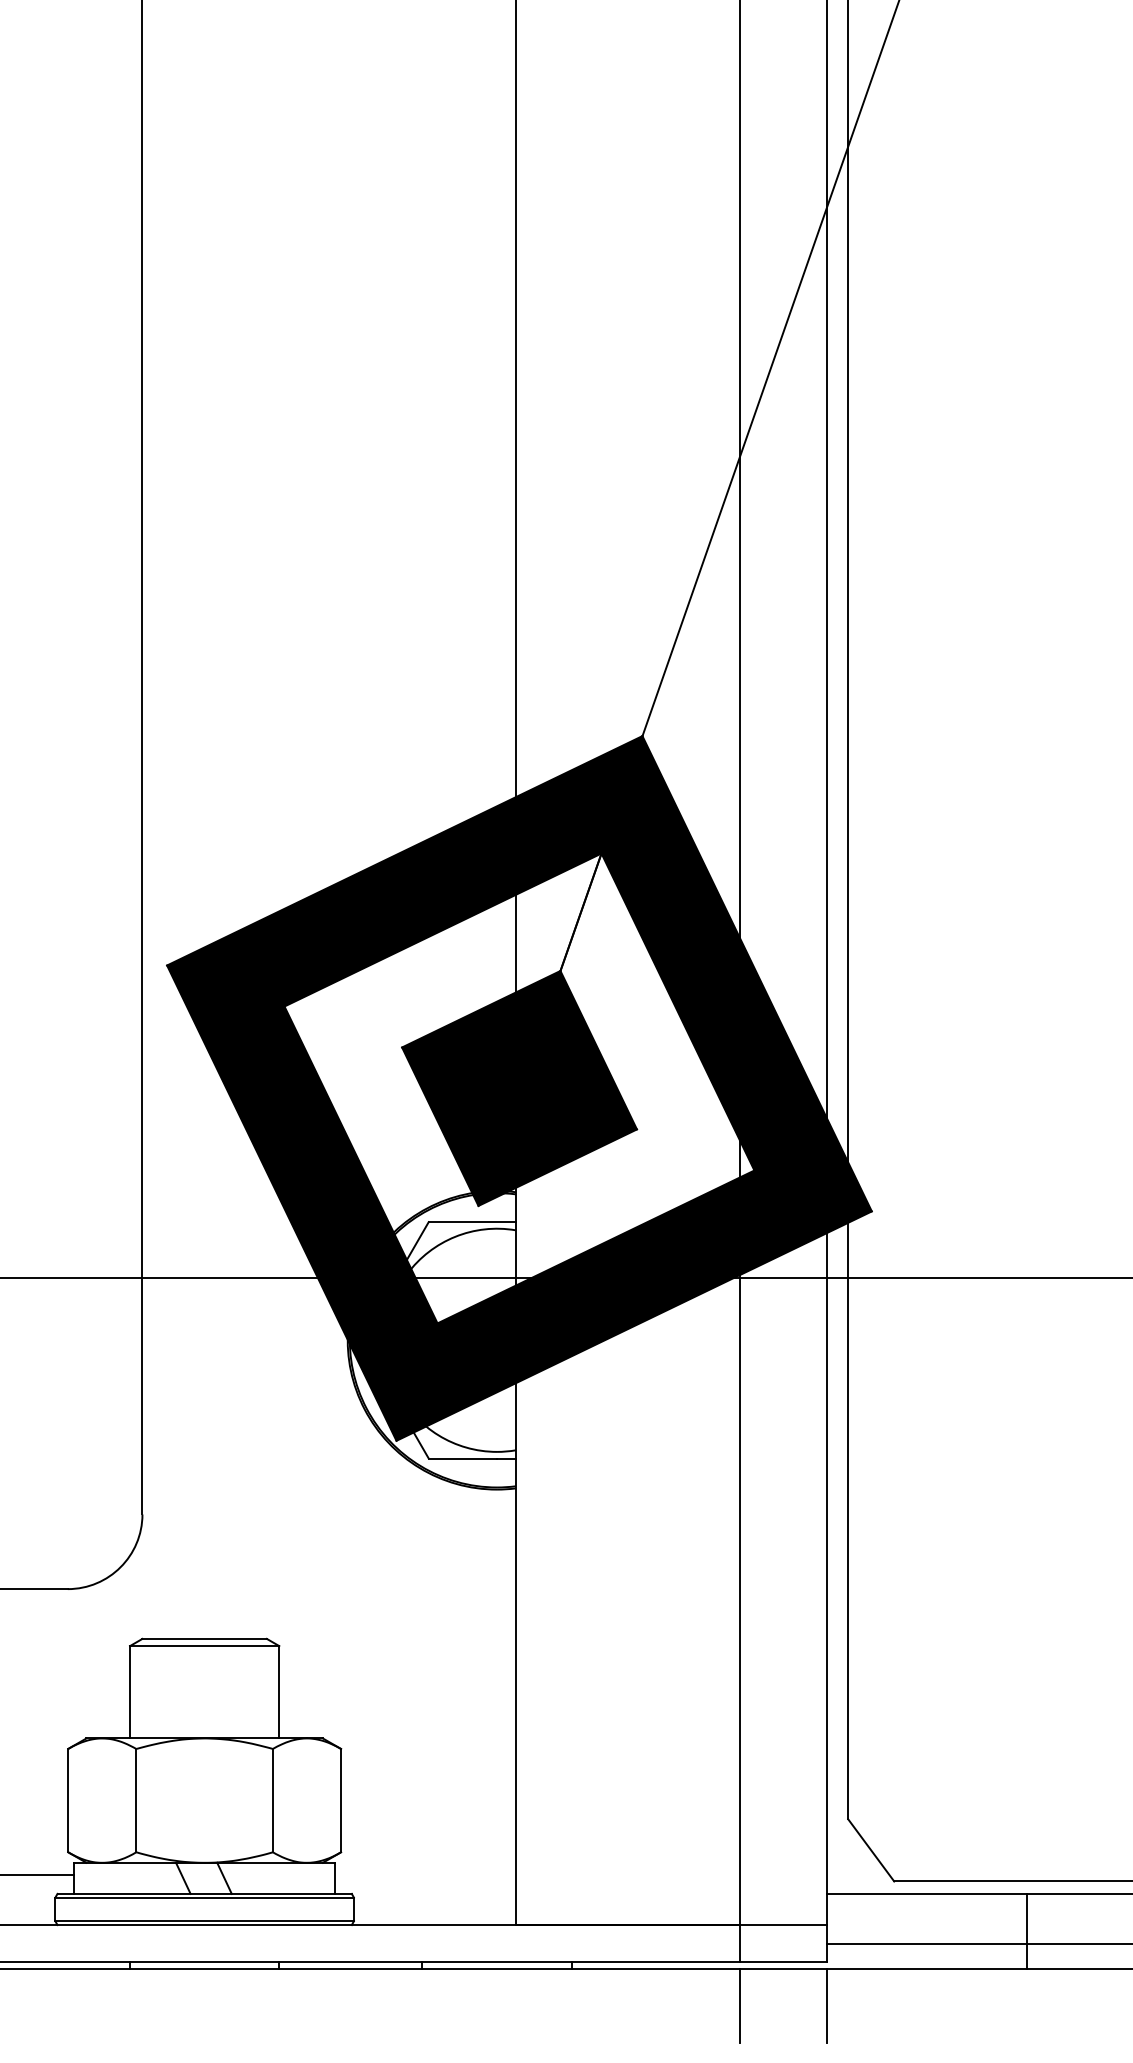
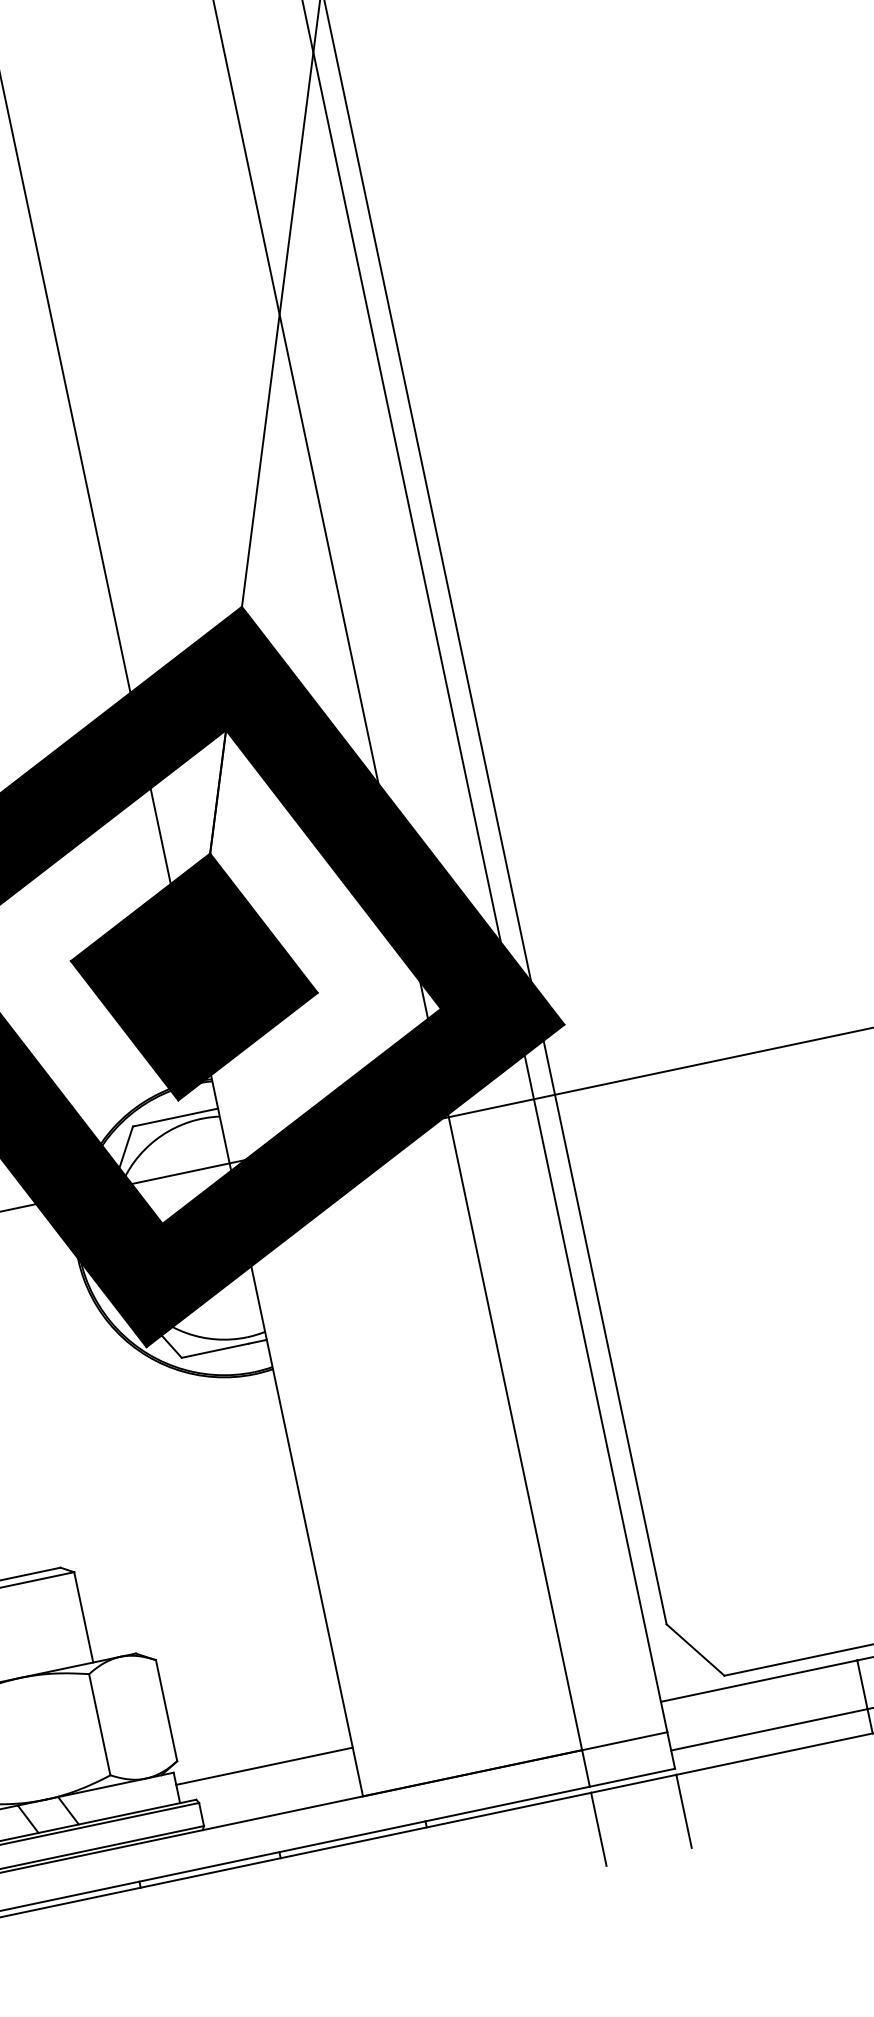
line: (425, 1875) -> (264, 1766), added

